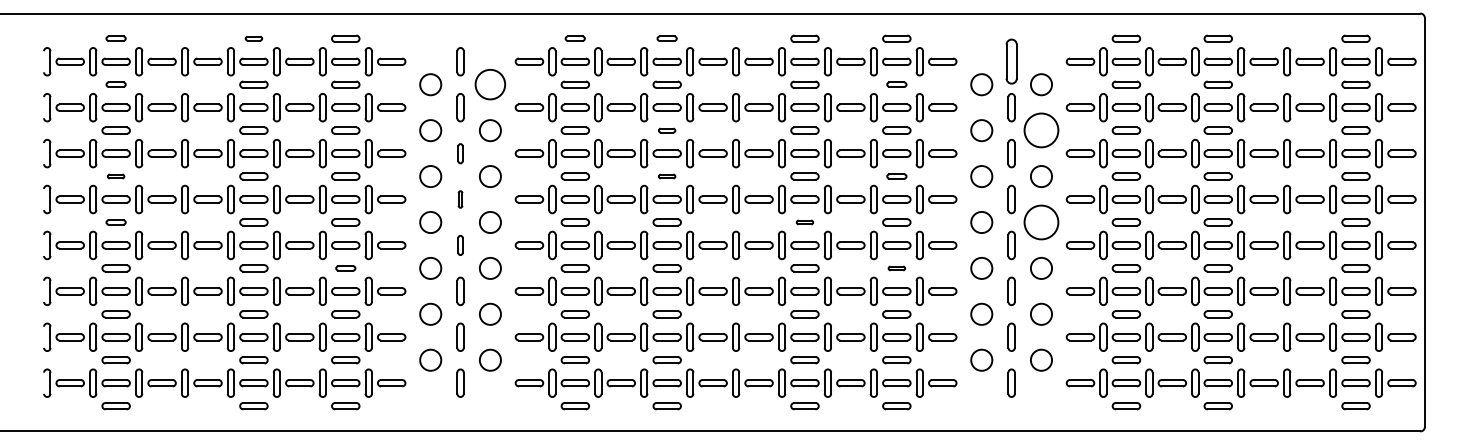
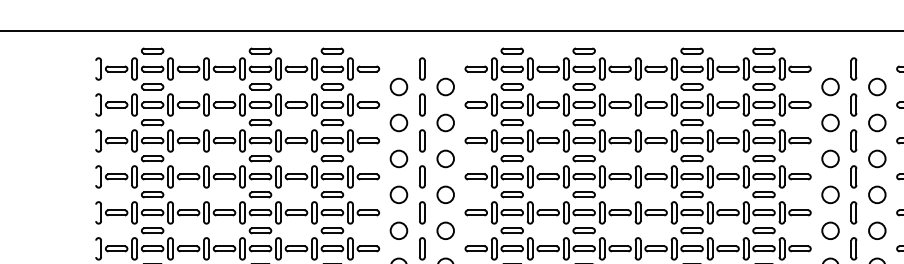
part: (115, 38) -> (152, 50), size x1.43
part: (253, 38) -> (260, 50), size x1.67
part: (574, 38) -> (511, 50), size x1.43
part: (666, 38) -> (583, 50), size x1.43
part: (1011, 61) -> (853, 68), size x0.62
part: (115, 84) -> (152, 86), size x1.43
circle: (490, 84) -> (445, 86), size x0.71
part: (896, 84) -> (763, 86), size x1.43
part: (666, 130) -> (583, 122), size x1.67
circle: (1041, 130) -> (877, 122), size x0.62
part: (460, 153) -> (422, 140), size x1.43
part: (115, 176) -> (152, 158), size x1.67
part: (666, 176) -> (583, 158), size x1.67
part: (896, 176) -> (763, 158), size x1.43
part: (460, 199) -> (422, 176), size x1.67
part: (115, 222) -> (152, 194), size x1.43
part: (804, 222) -> (691, 194), size x1.67
circle: (1041, 222) -> (877, 194), size x0.62
part: (460, 245) -> (422, 212), size x1.43
part: (345, 268) -> (332, 230), size x1.43
part: (896, 268) -> (763, 230), size x1.67

